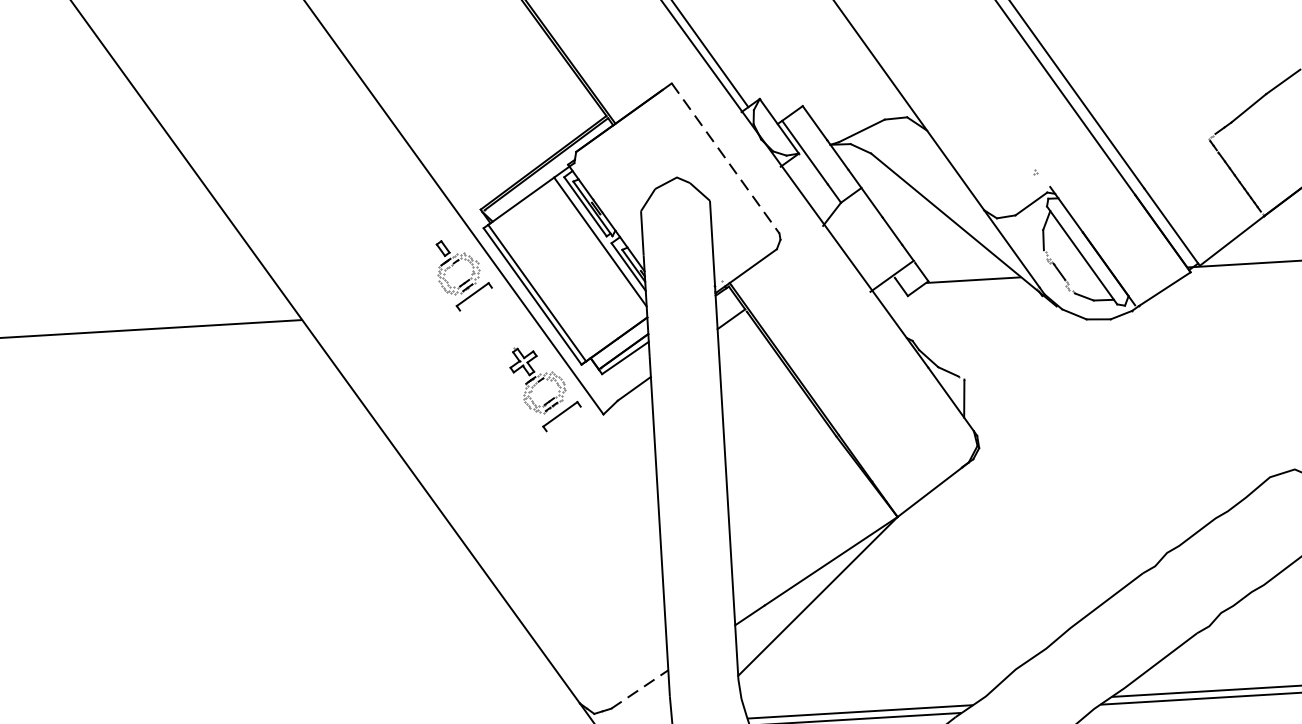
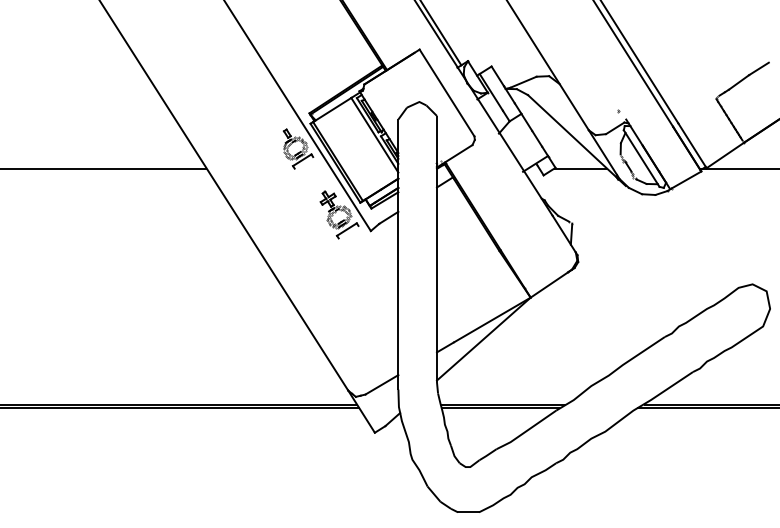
line: (726, 159) -> (447, 93), dashed -> solid
line: (640, 688) -> (382, 384), dashed -> solid

